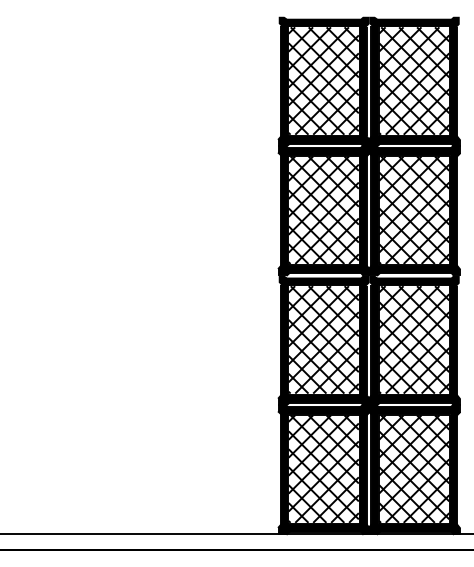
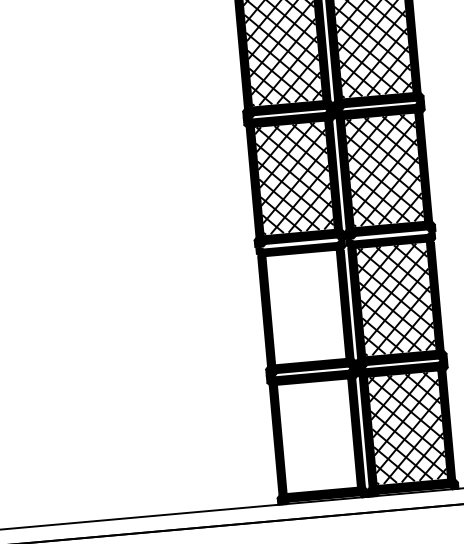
hatch: (323, 339) -> (305, 306), removed
hatch: (323, 468) -> (317, 435), removed

